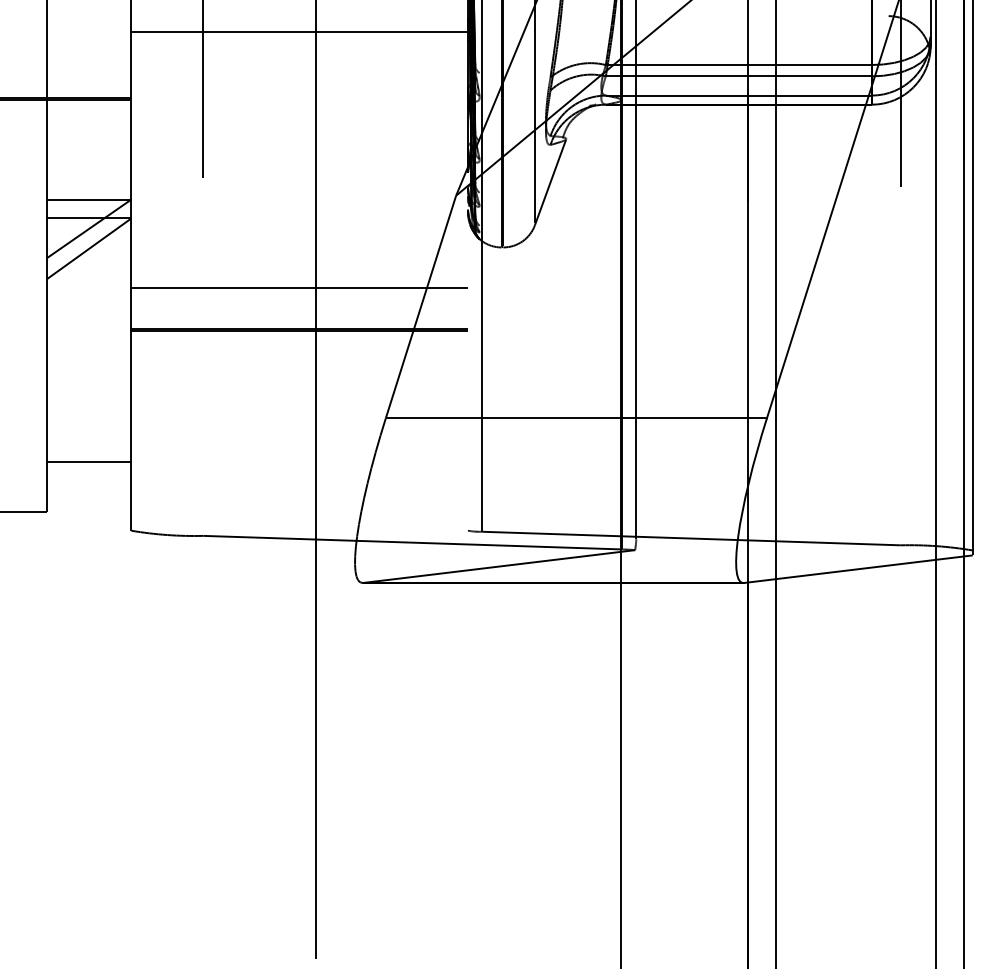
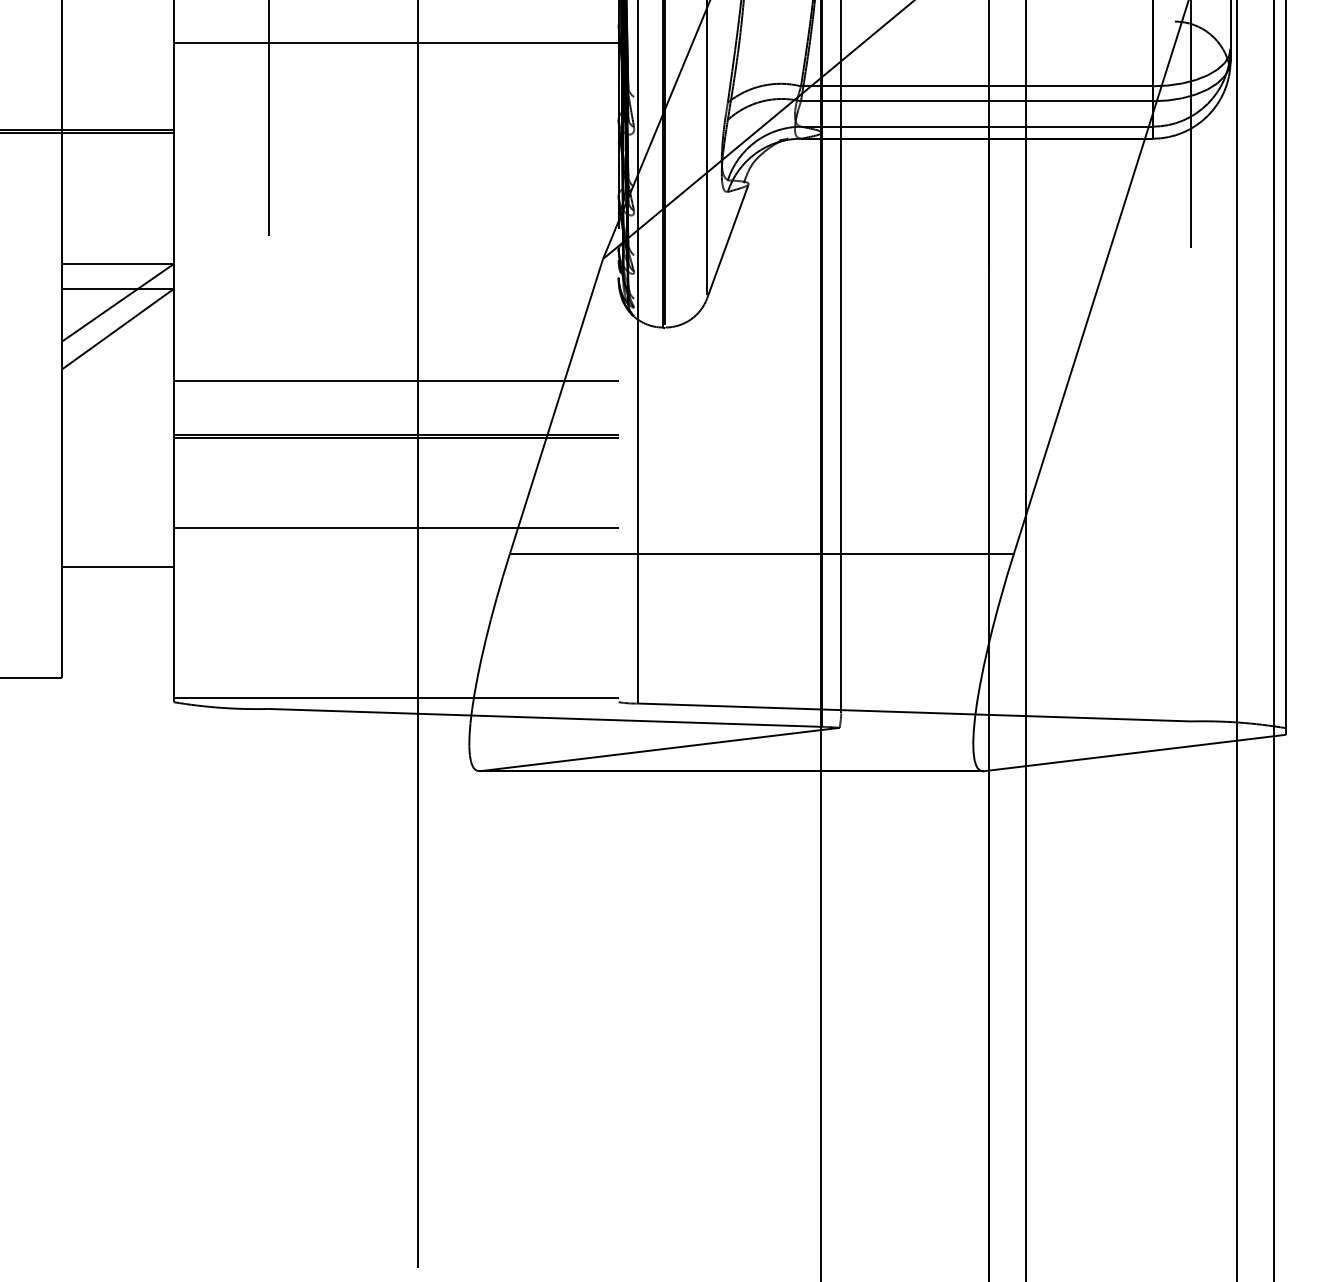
line: (299, 398) -> (395, 527), added
line: (88, 461) -> (117, 566), moved
line: (299, 527) -> (395, 698), added

